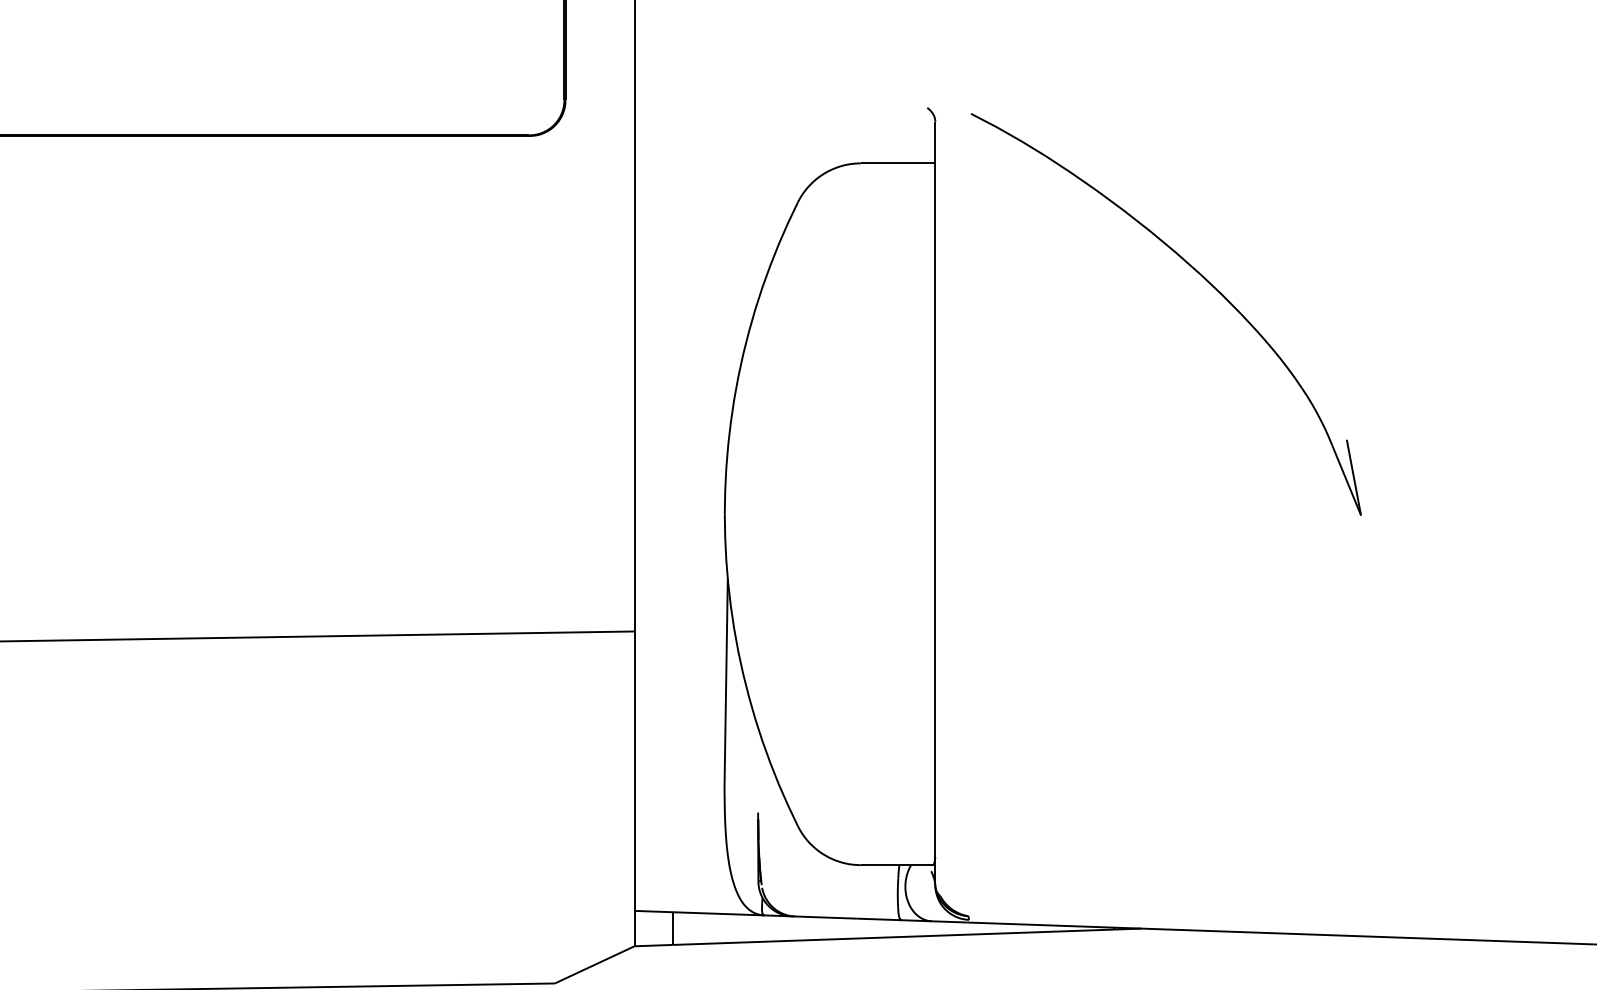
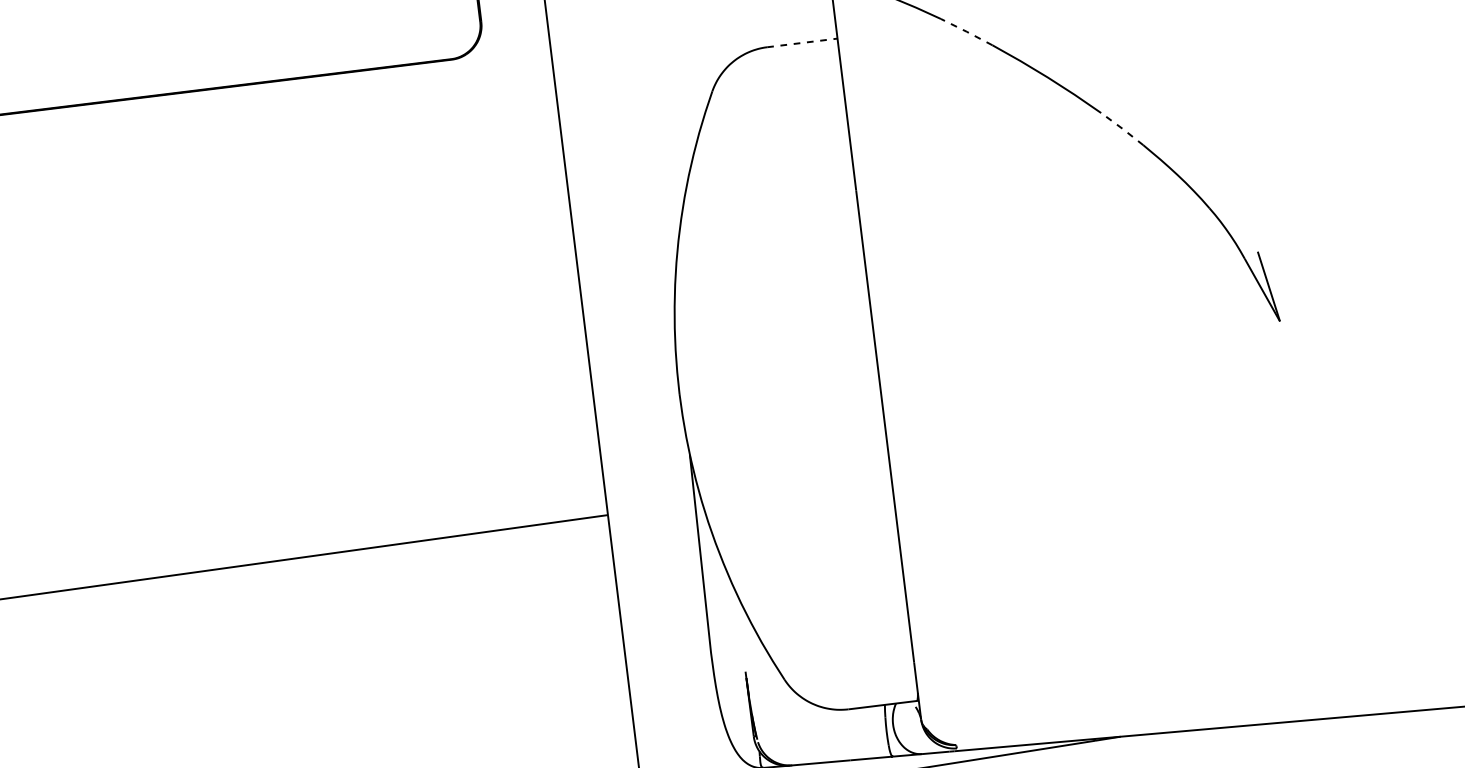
line: (898, 163) -> (802, 42), solid -> dashed
line: (1071, 172) -> (967, 31), solid -> dashed
line: (1221, 294) -> (1122, 129), solid -> dashed

